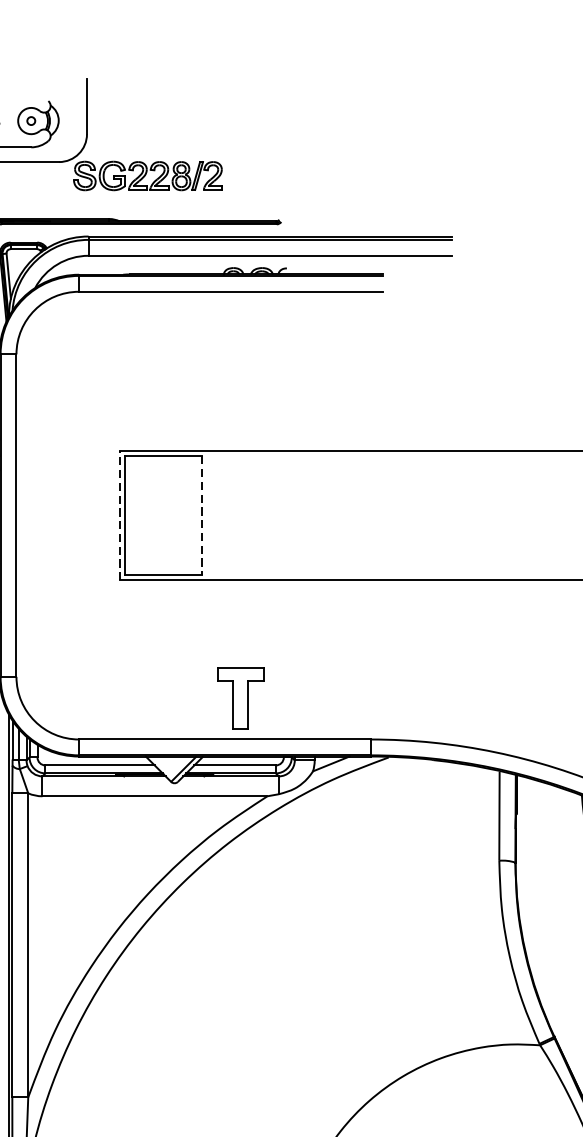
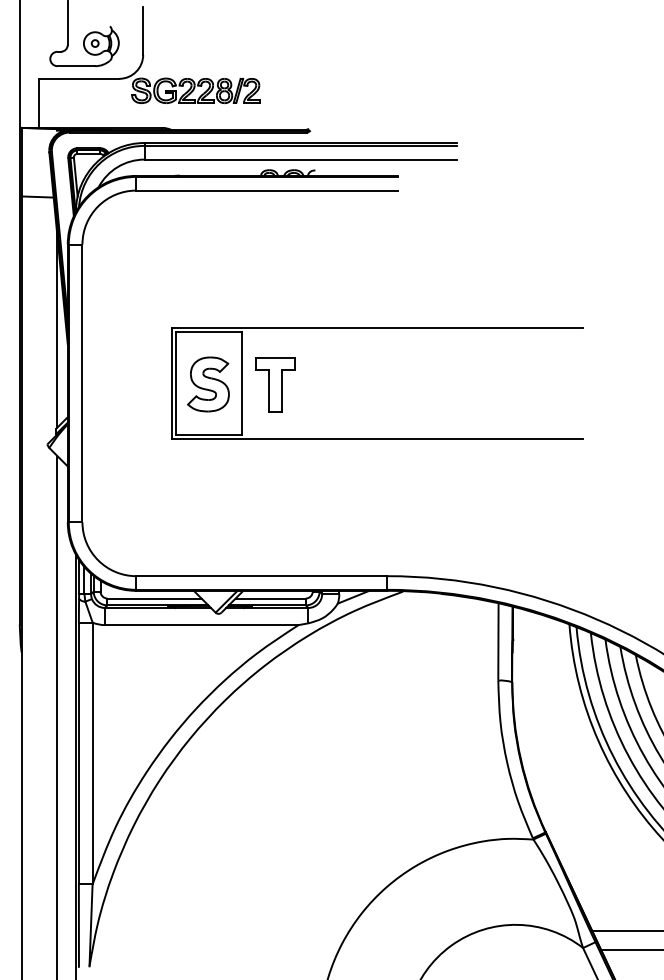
line: (119, 515) -> (171, 383), dashed -> solid
part: (162, 516) -> (208, 384), added
line: (201, 516) -> (241, 384), dashed -> solid
part: (240, 698) -> (275, 384), moved

